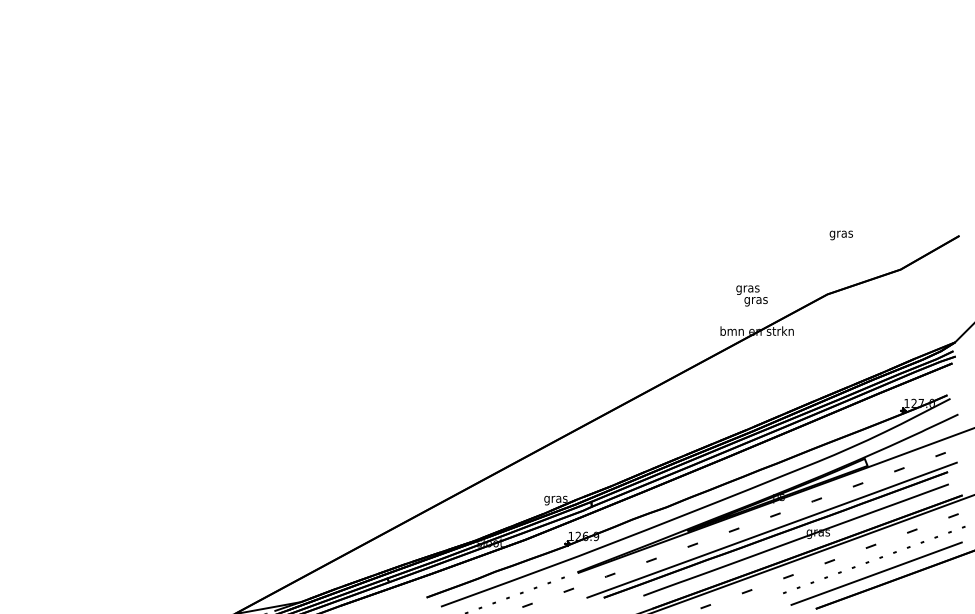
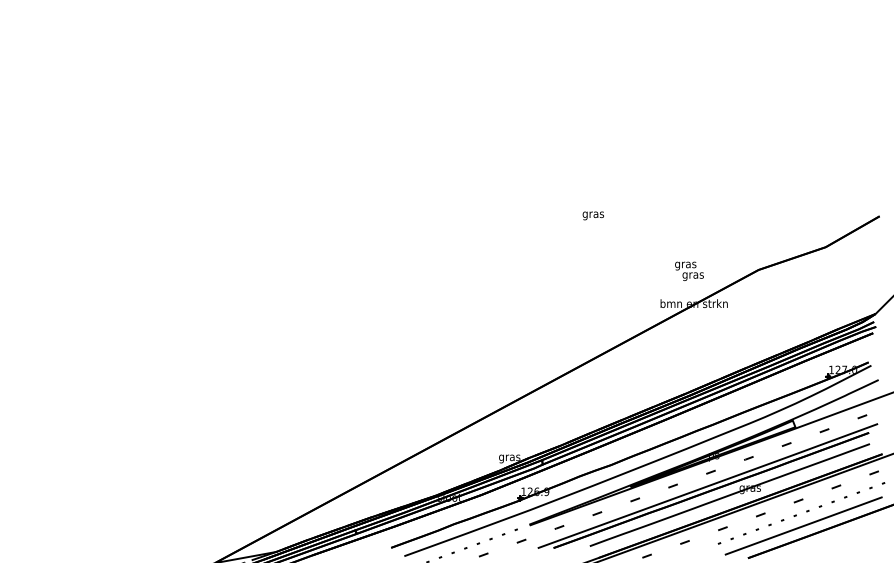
text: (840, 235) -> (592, 215), moved

